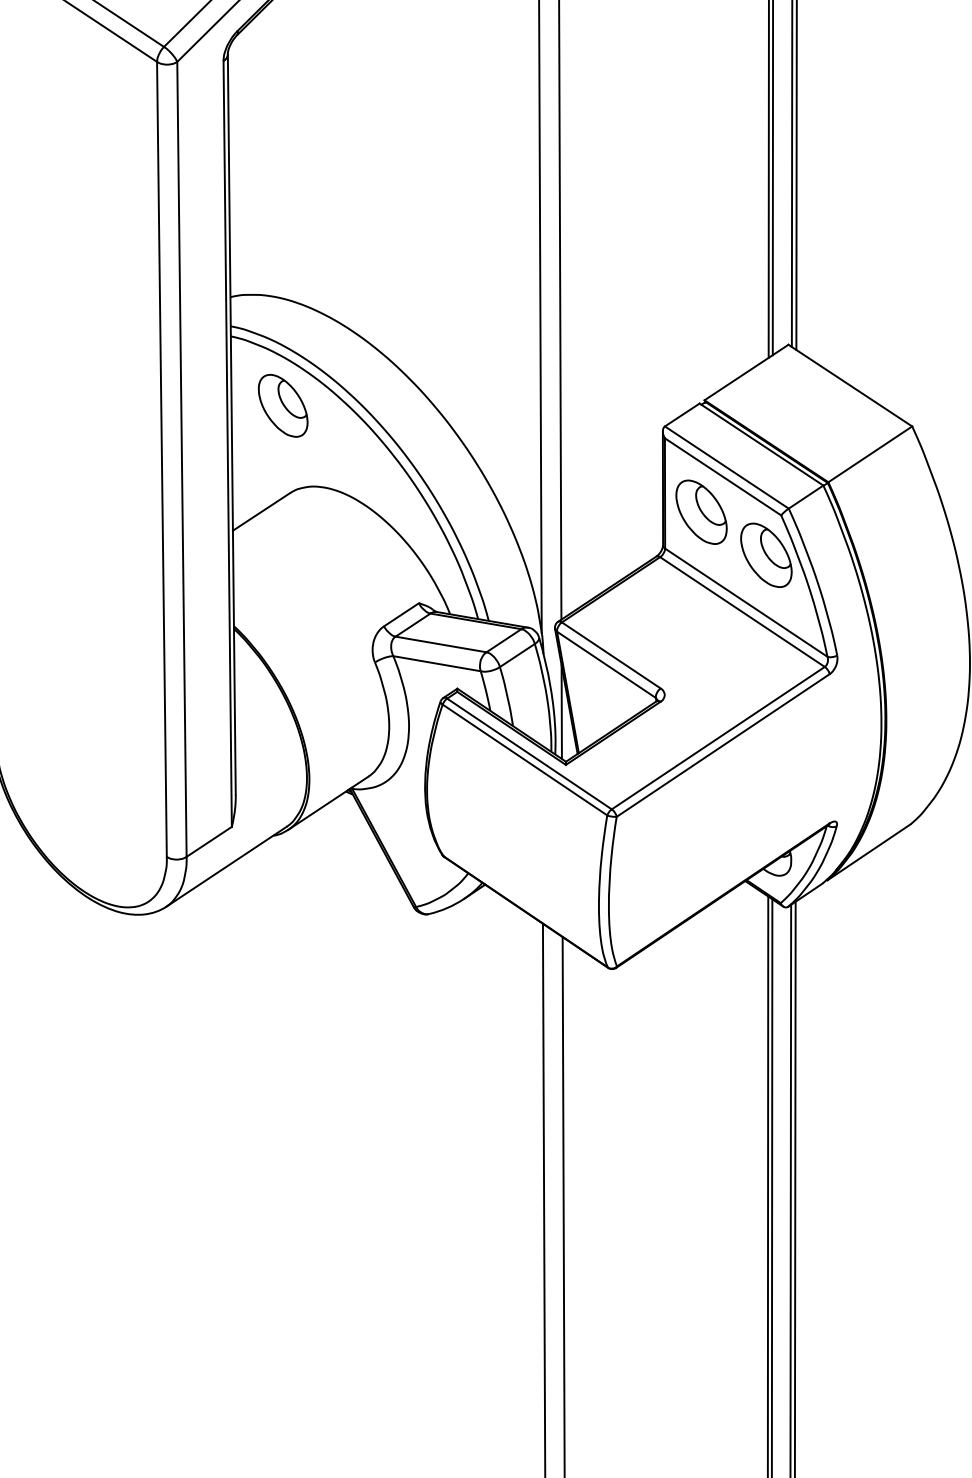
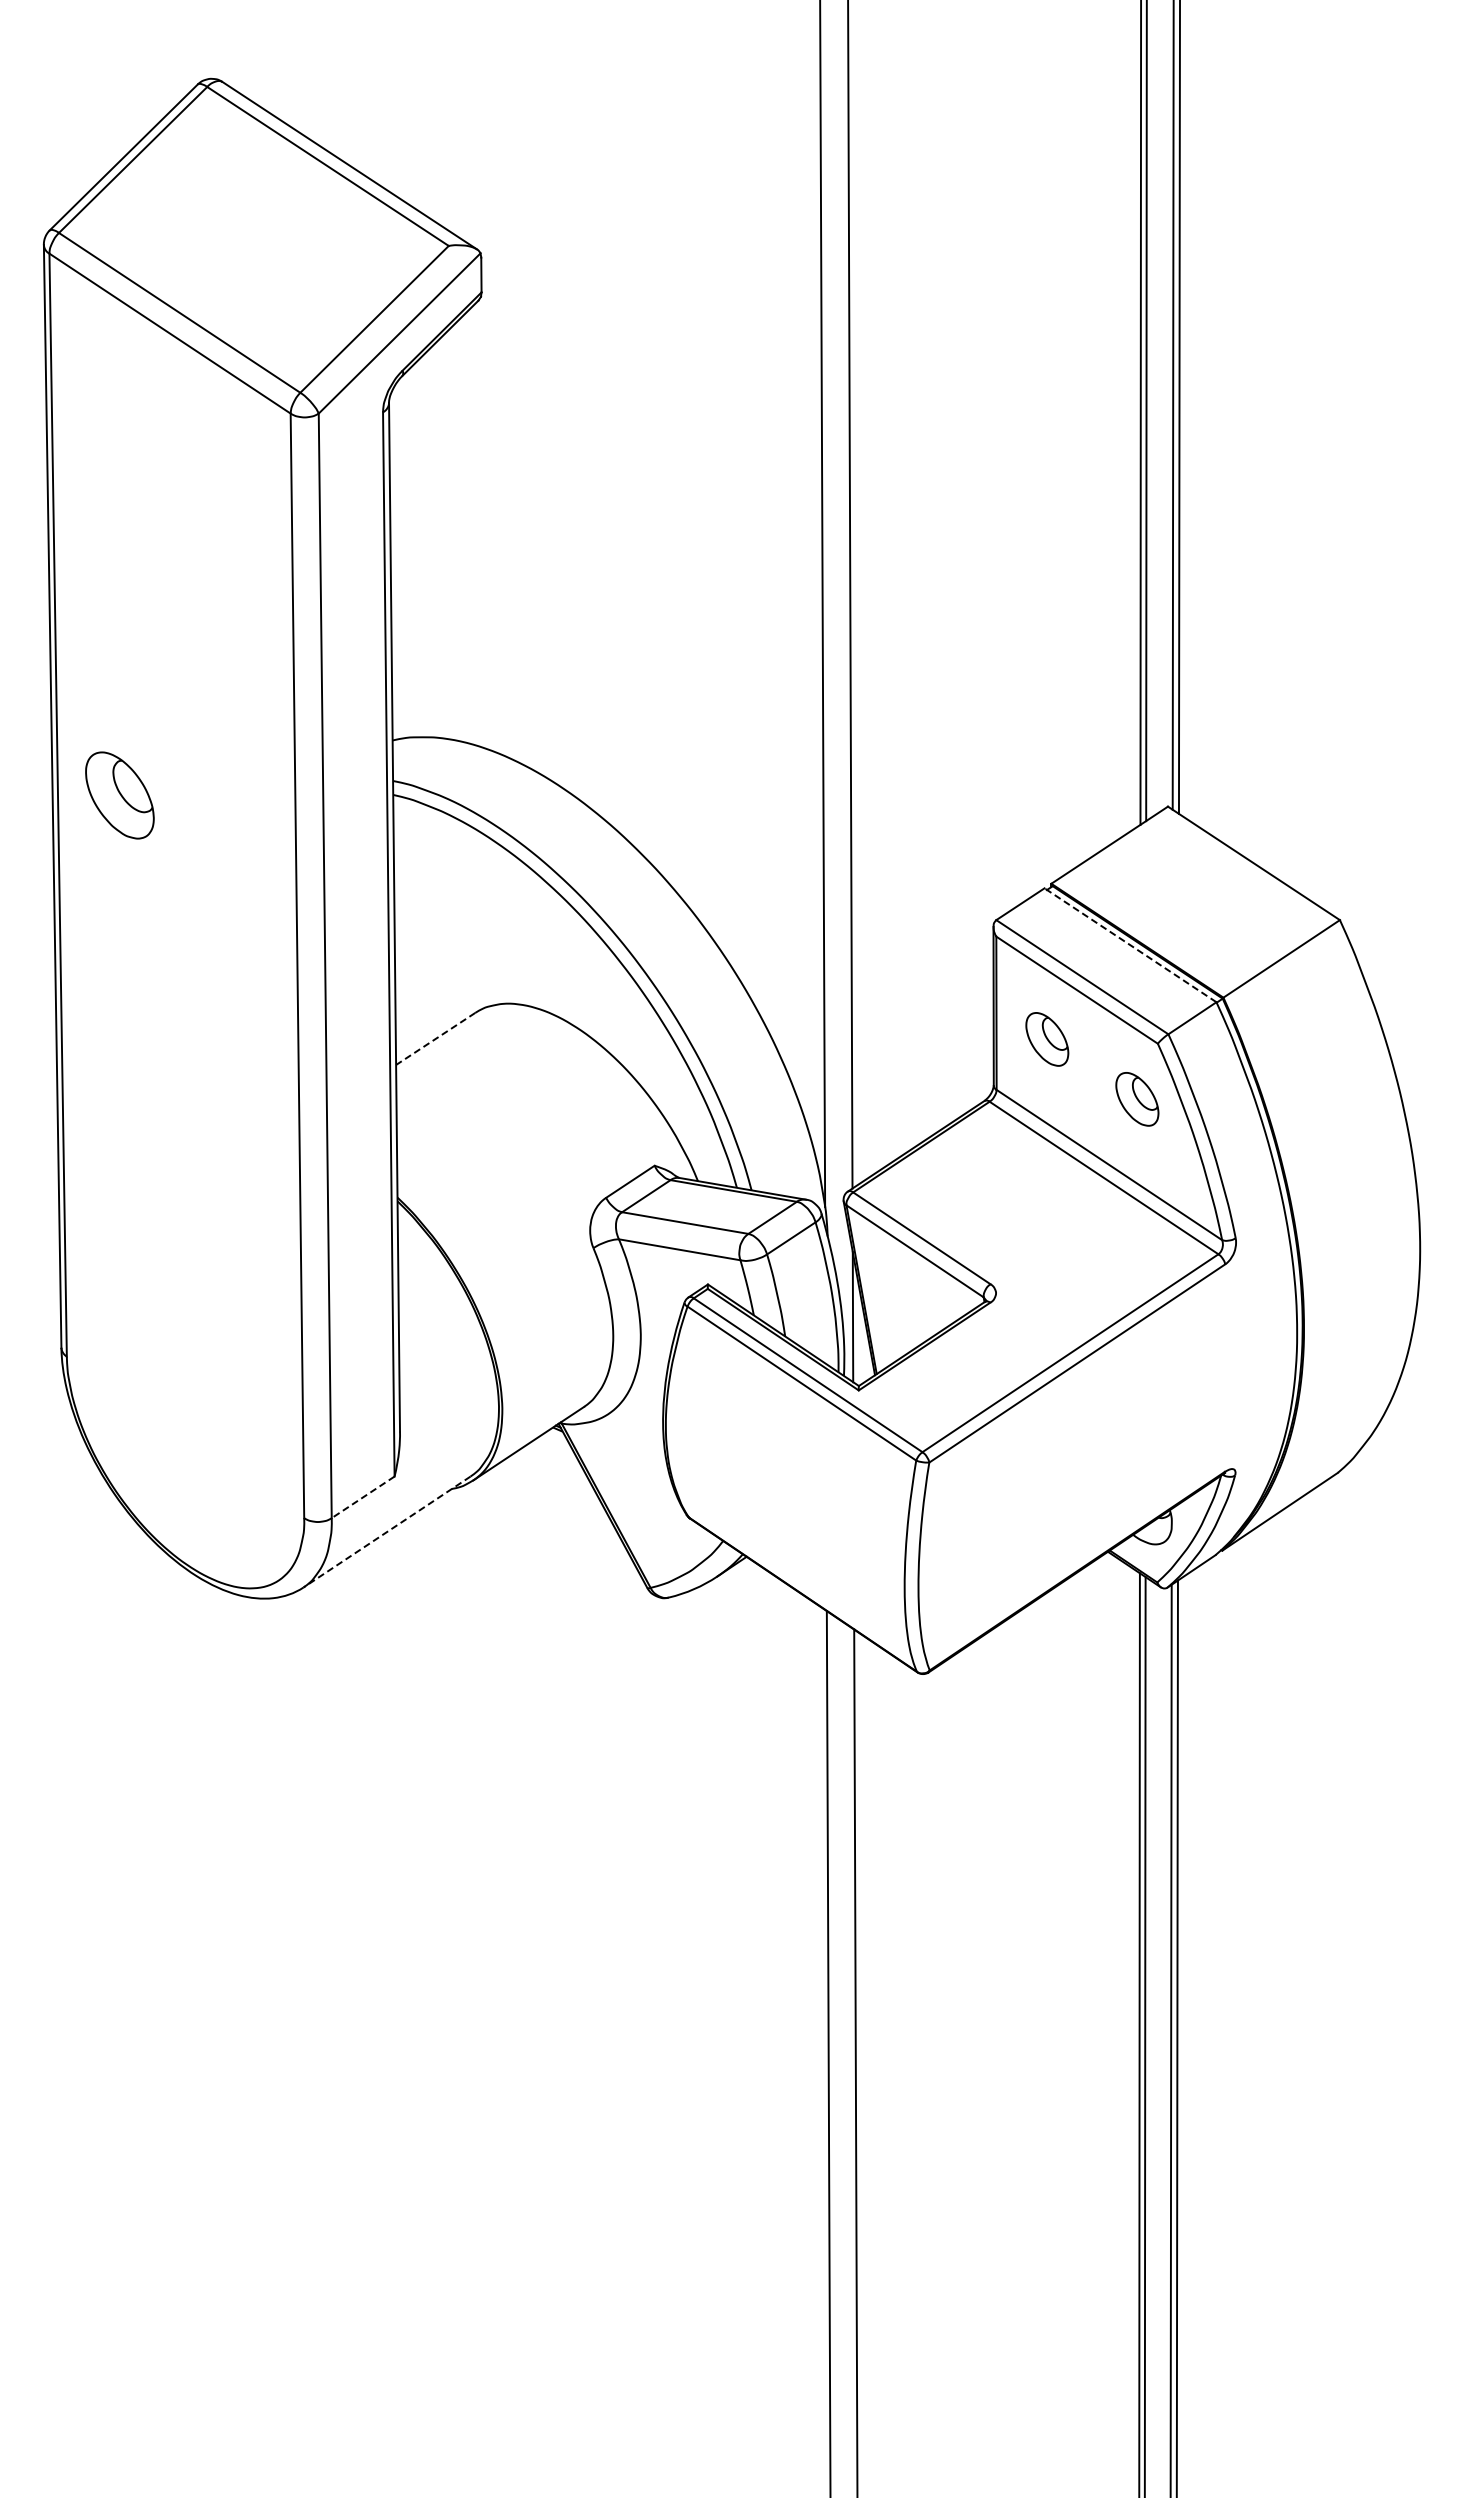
part: (282, 405) -> (119, 795), moved
line: (761, 444) -> (1130, 945), solid -> dashed
line: (261, 512) -> (435, 1039), solid -> dashed
part: (701, 512) -> (1047, 1039), size x0.6
part: (766, 555) -> (1137, 1099), size x0.6
line: (209, 841) -> (363, 1497), solid -> dashed
line: (226, 867) -> (386, 1532), solid -> dashed

